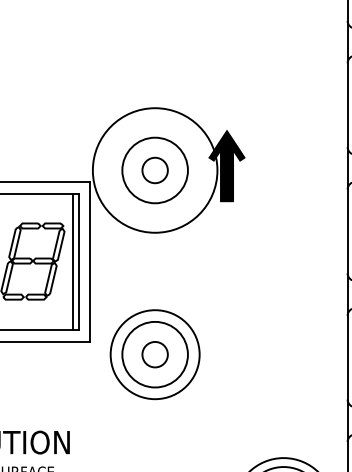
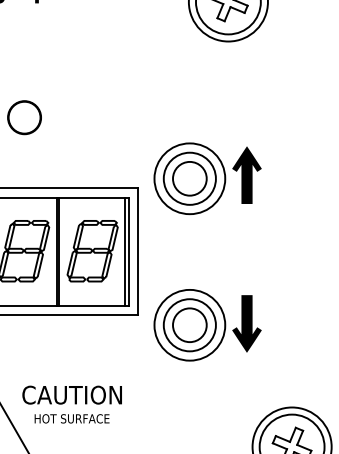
circle: (154, 170) -> (189, 178), size x0.71
circle: (154, 170) -> (189, 178), size x1.67
fill: (226, 352) -> (246, 323), added
circle: (154, 354) -> (189, 325), size x1.67

